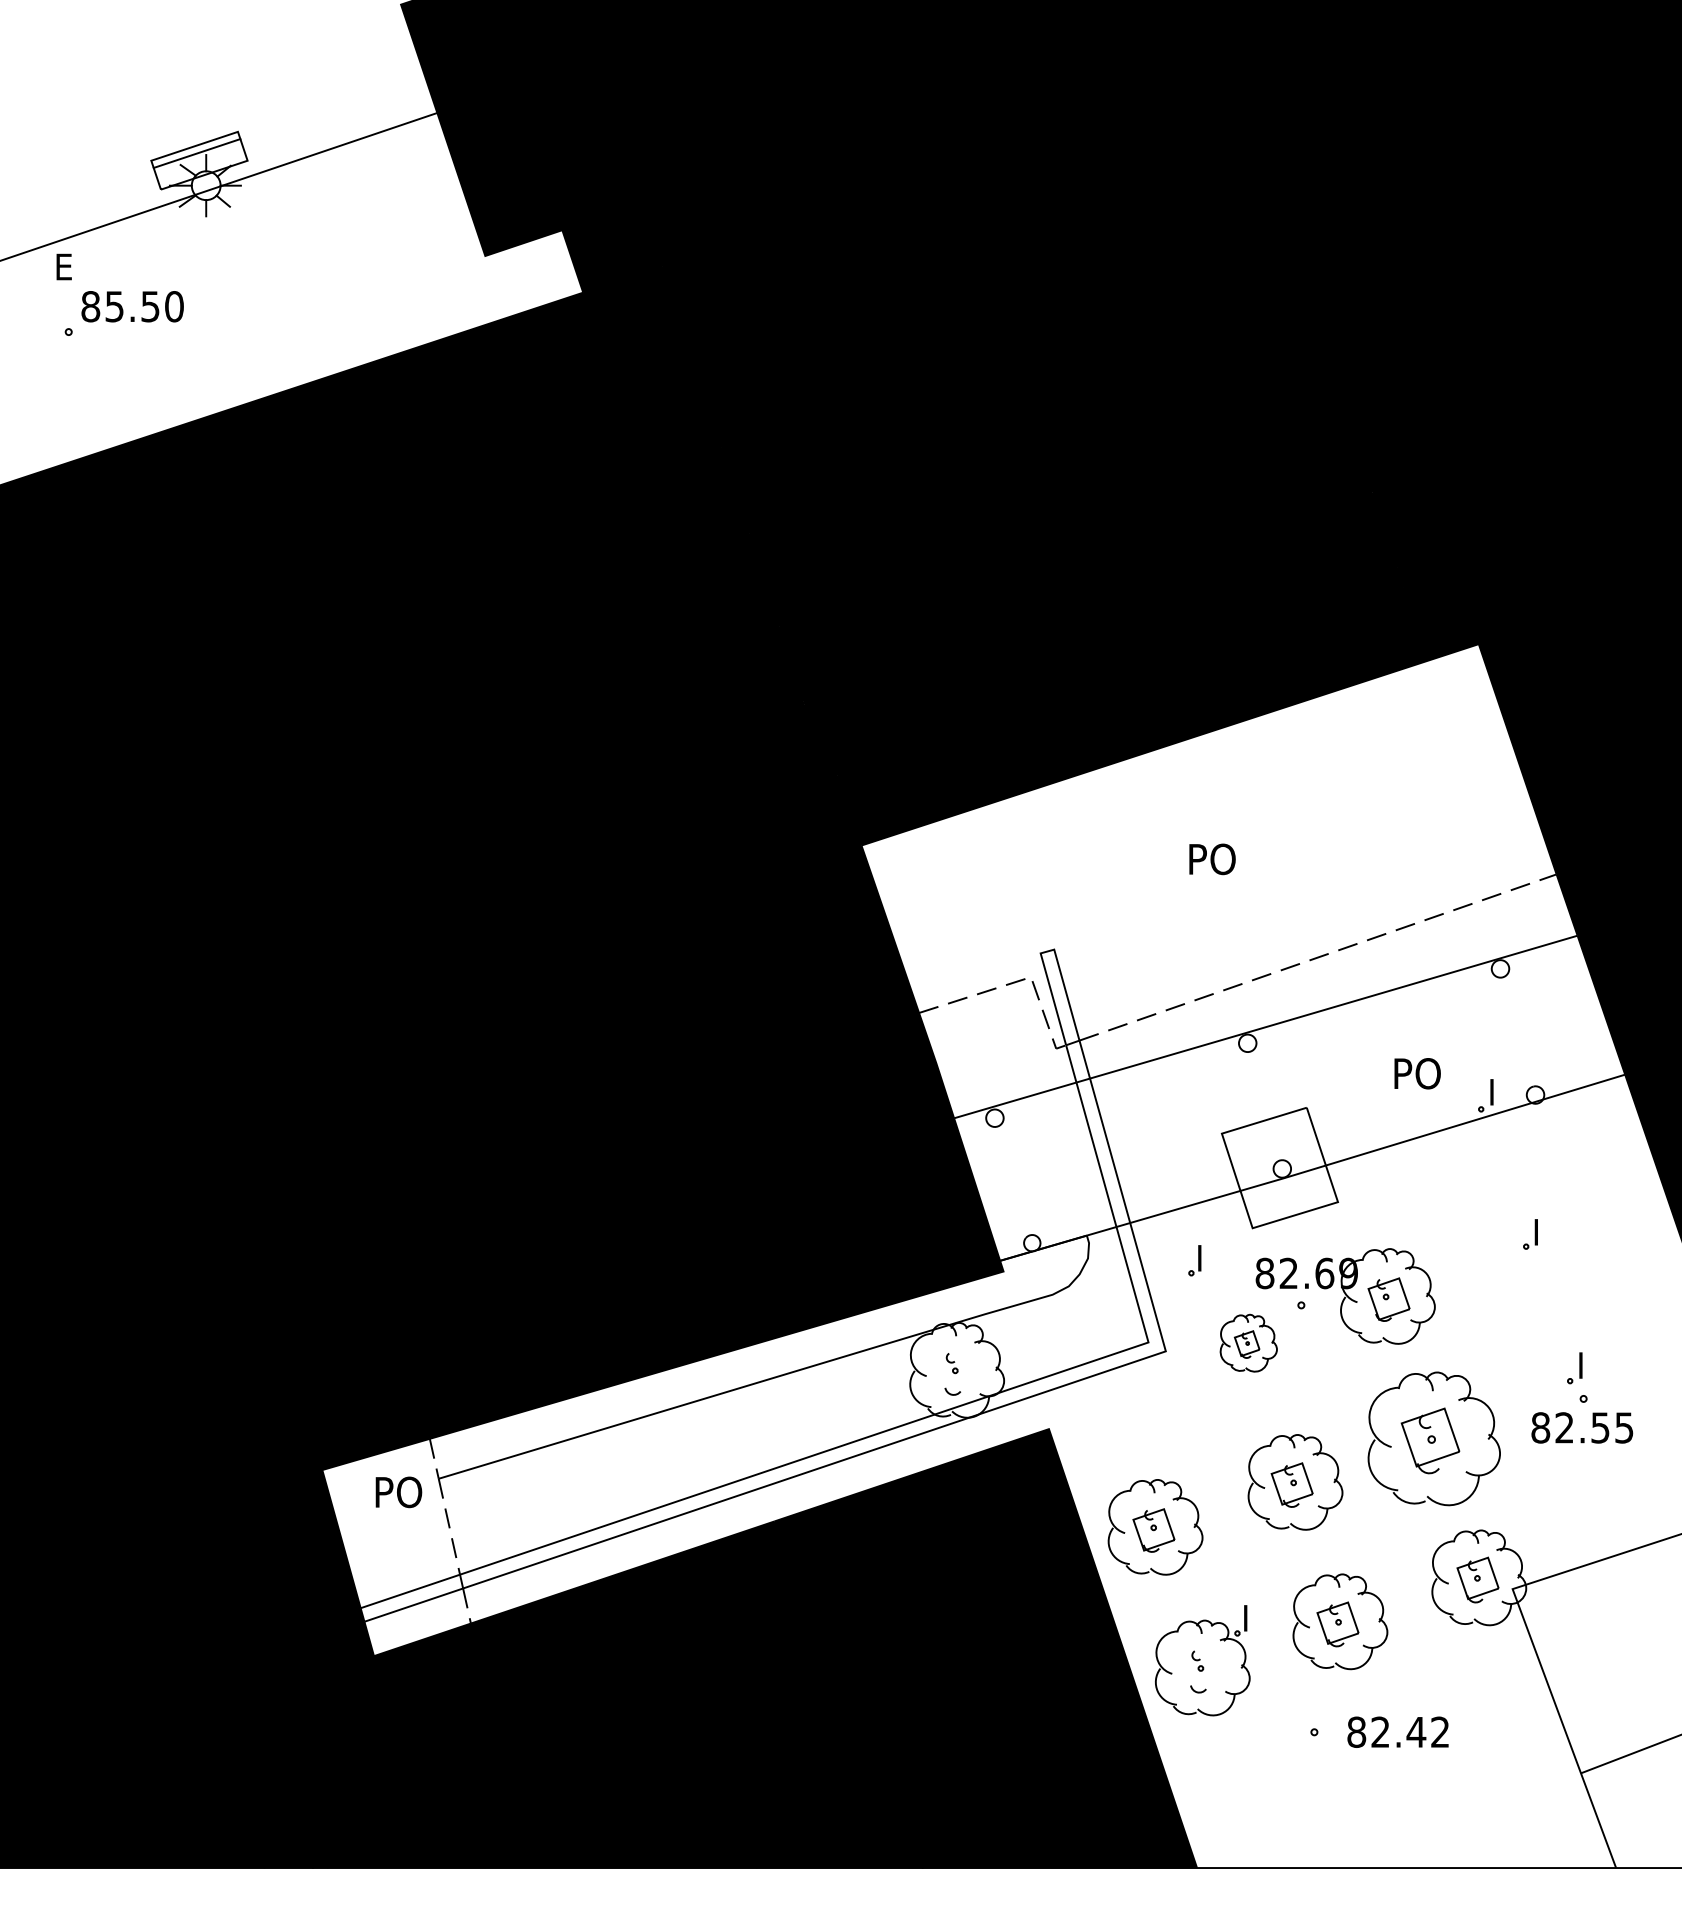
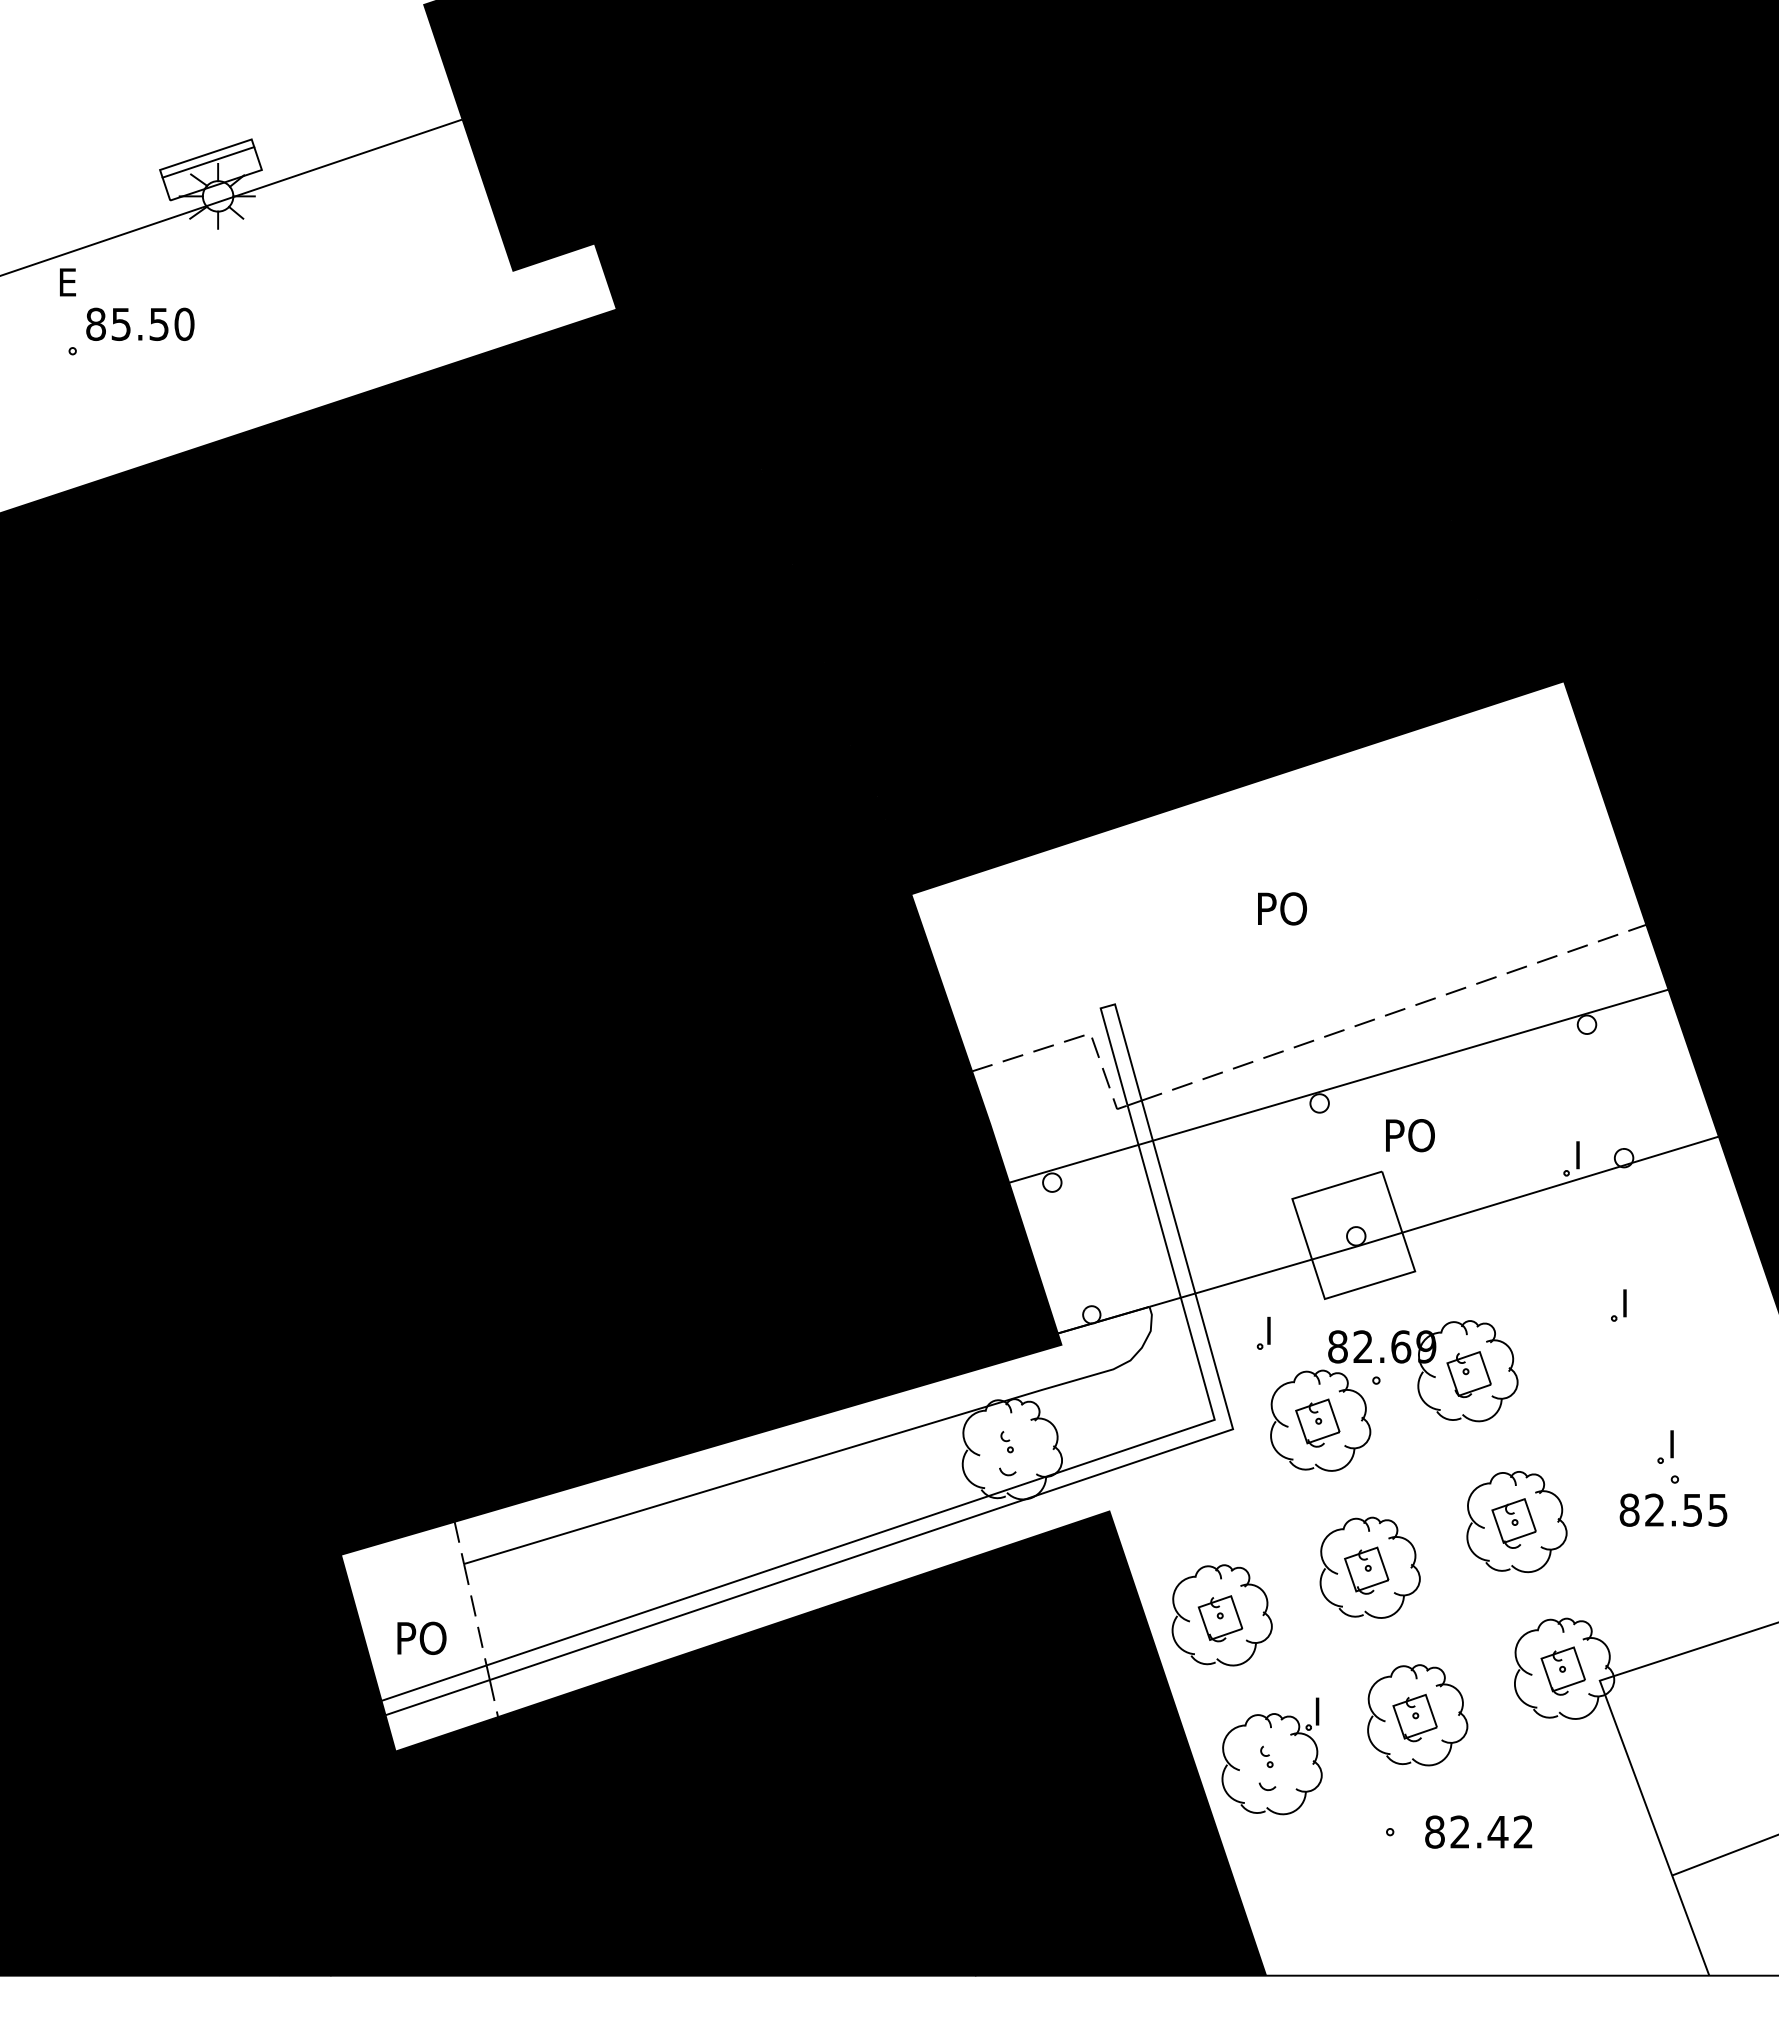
text: (1417, 1073) -> (1410, 1135), moved
part: (1248, 1343) -> (1320, 1420), size x1.67
part: (1433, 1439) -> (1516, 1522), size x0.71
text: (398, 1491) -> (421, 1637), moved

